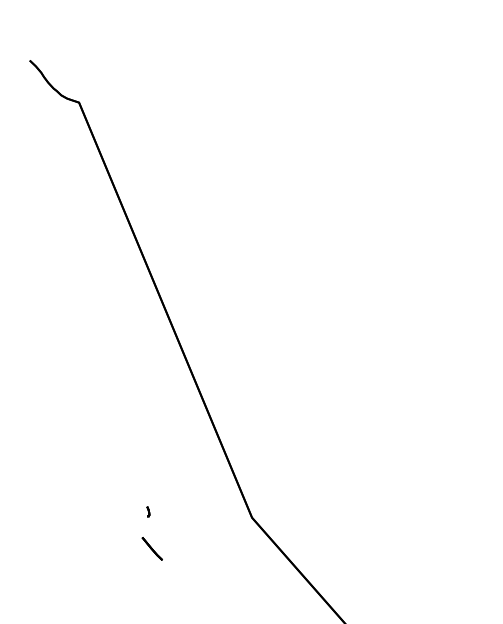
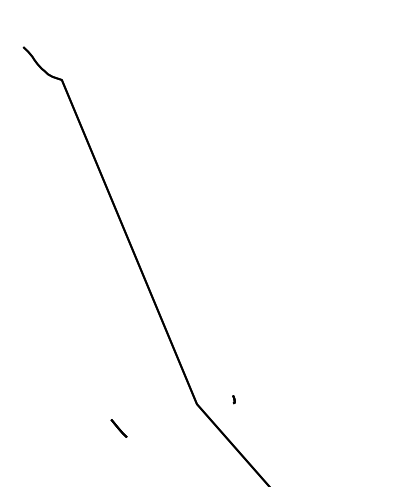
part: (147, 511) -> (233, 399), moved

